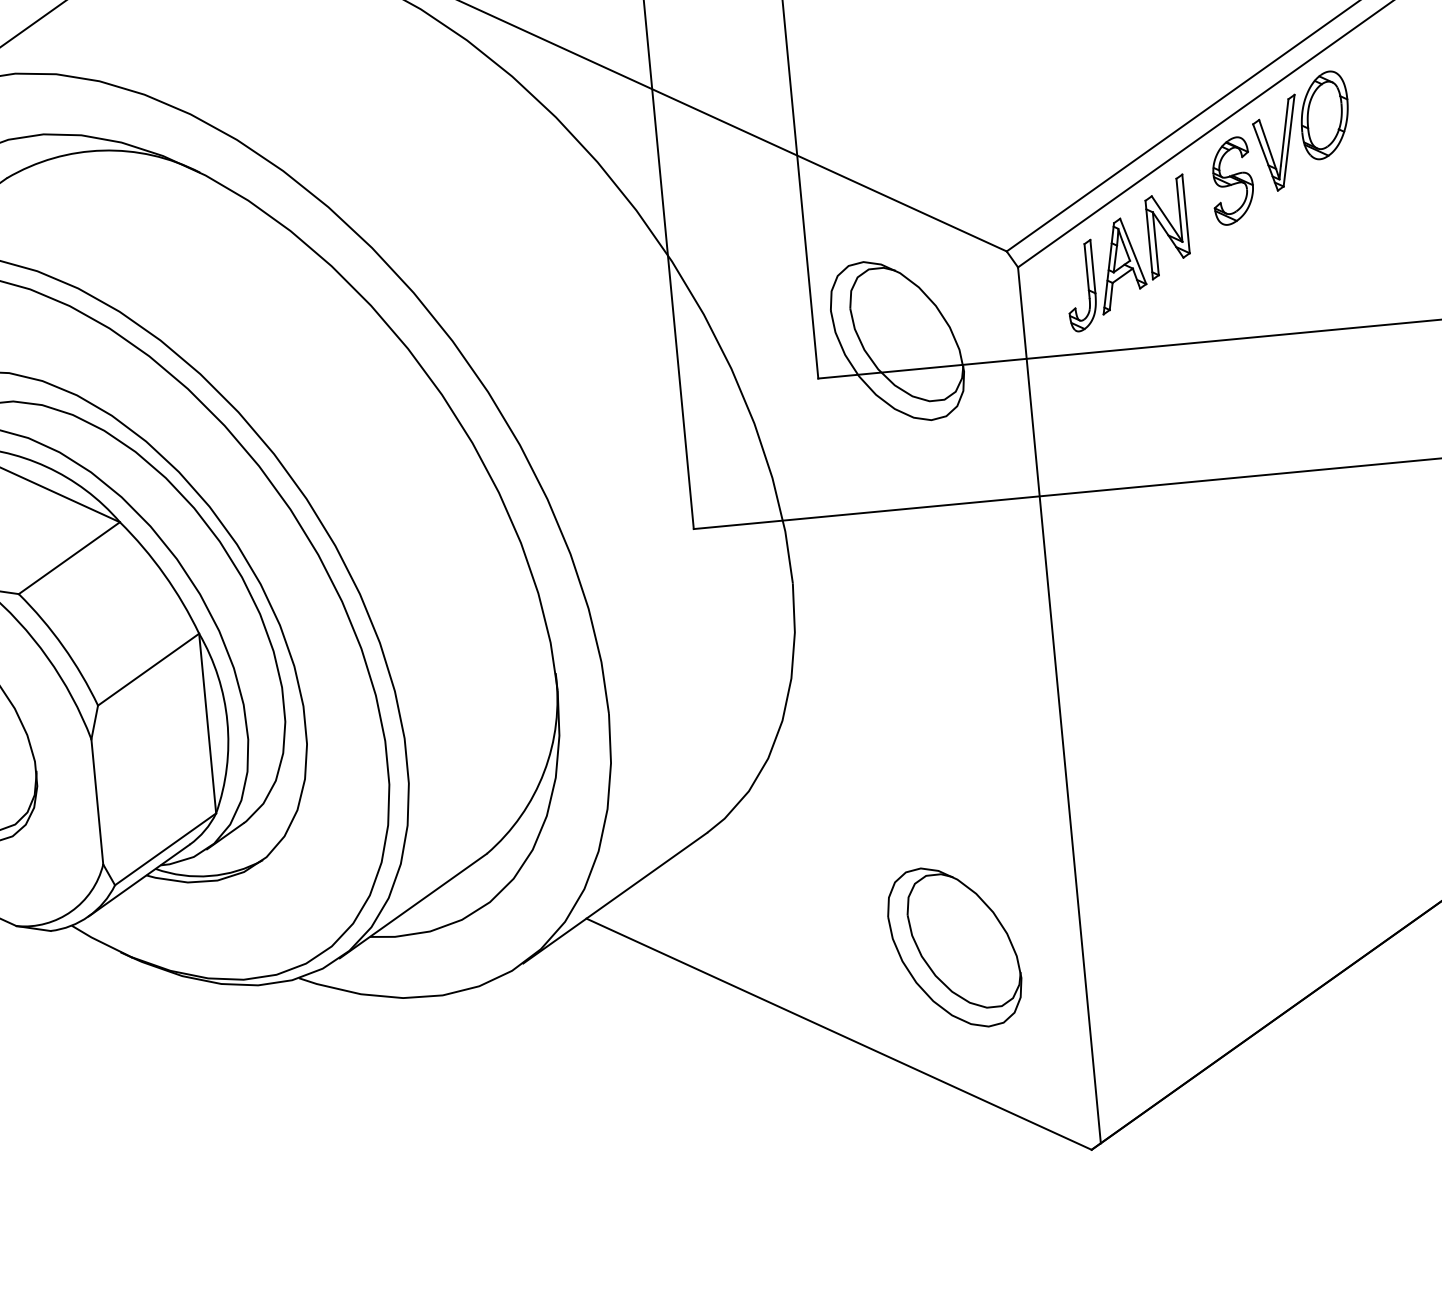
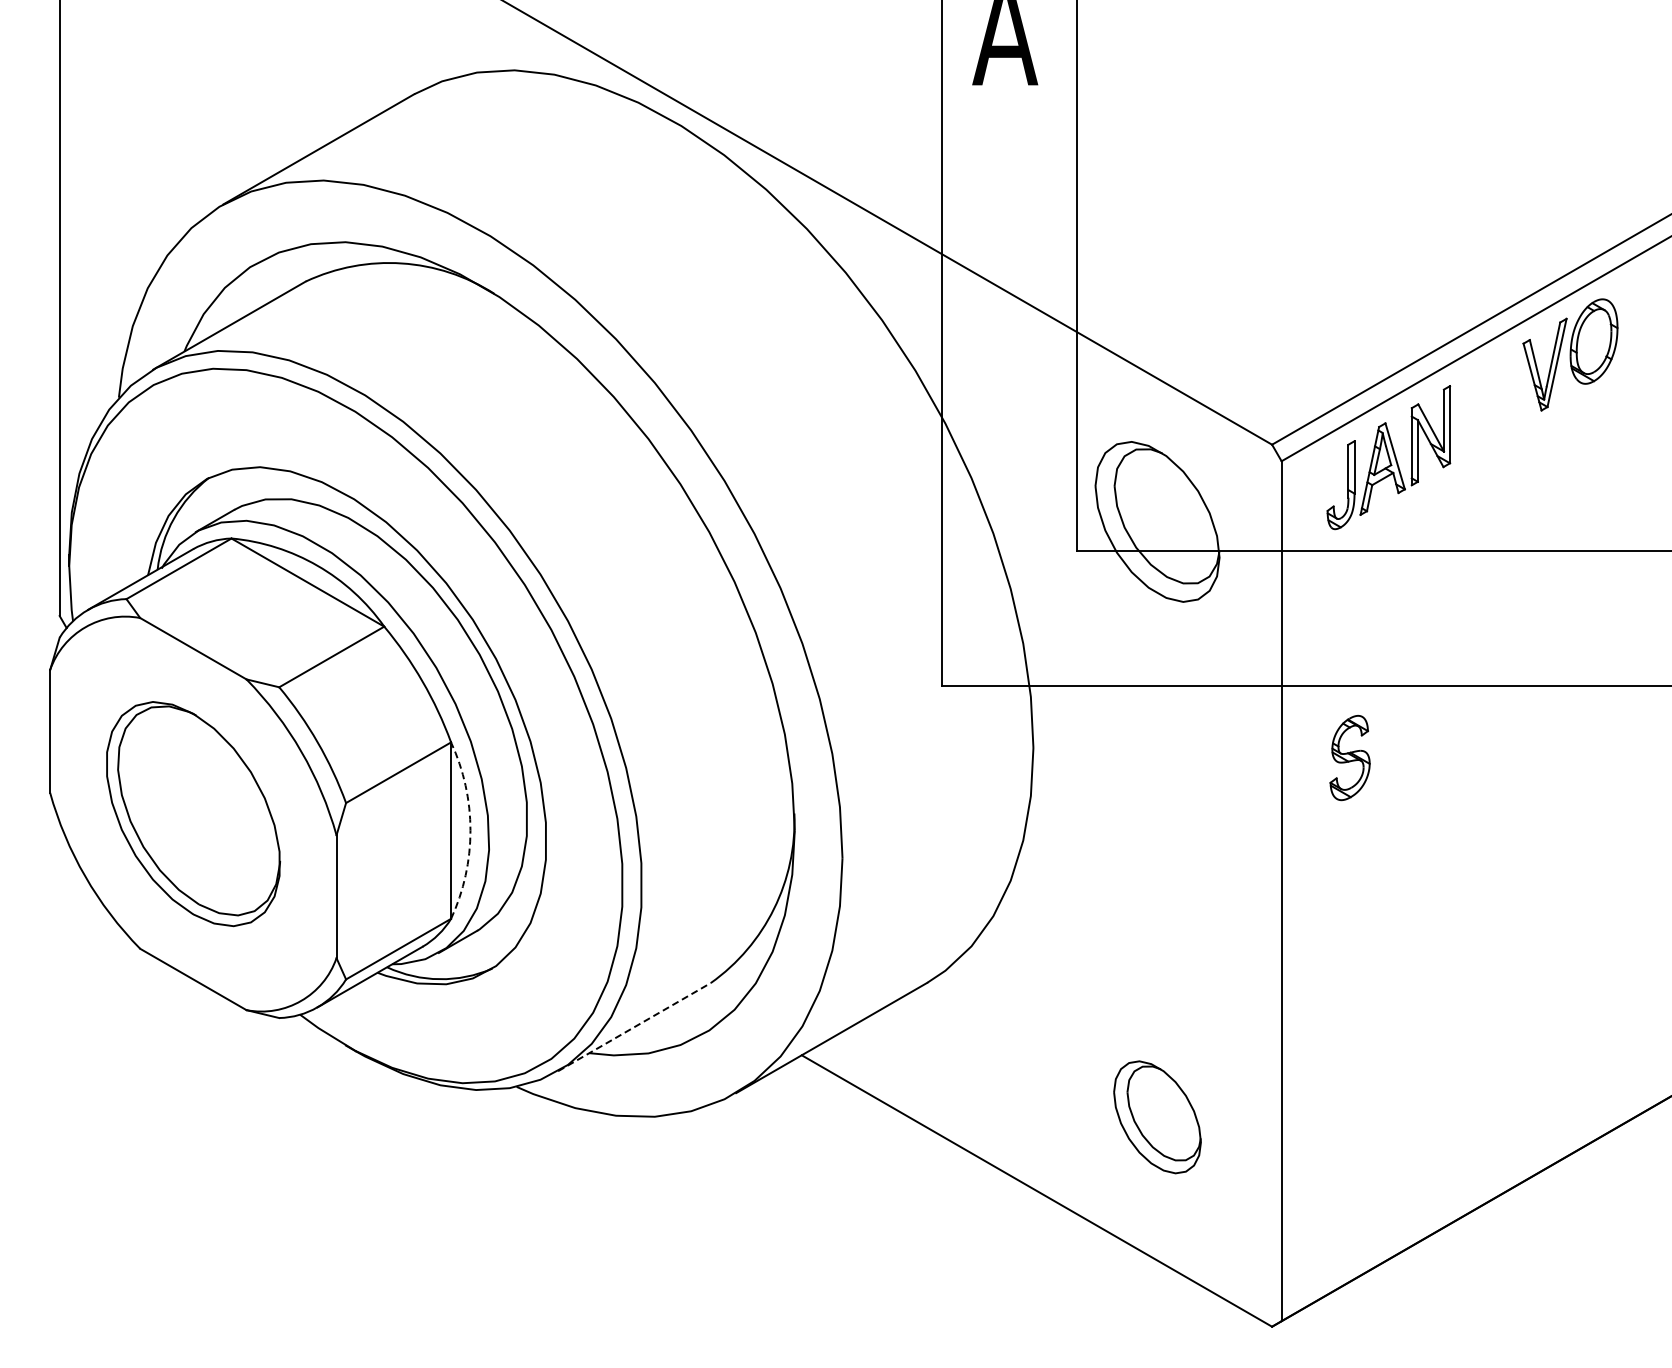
part: (1231, 181) -> (1349, 758), moved
arc: (227, 721) -> (470, 830), solid -> dashed
line: (413, 905) -> (634, 1026), solid -> dashed
part: (954, 947) -> (1157, 1117), size x0.7

